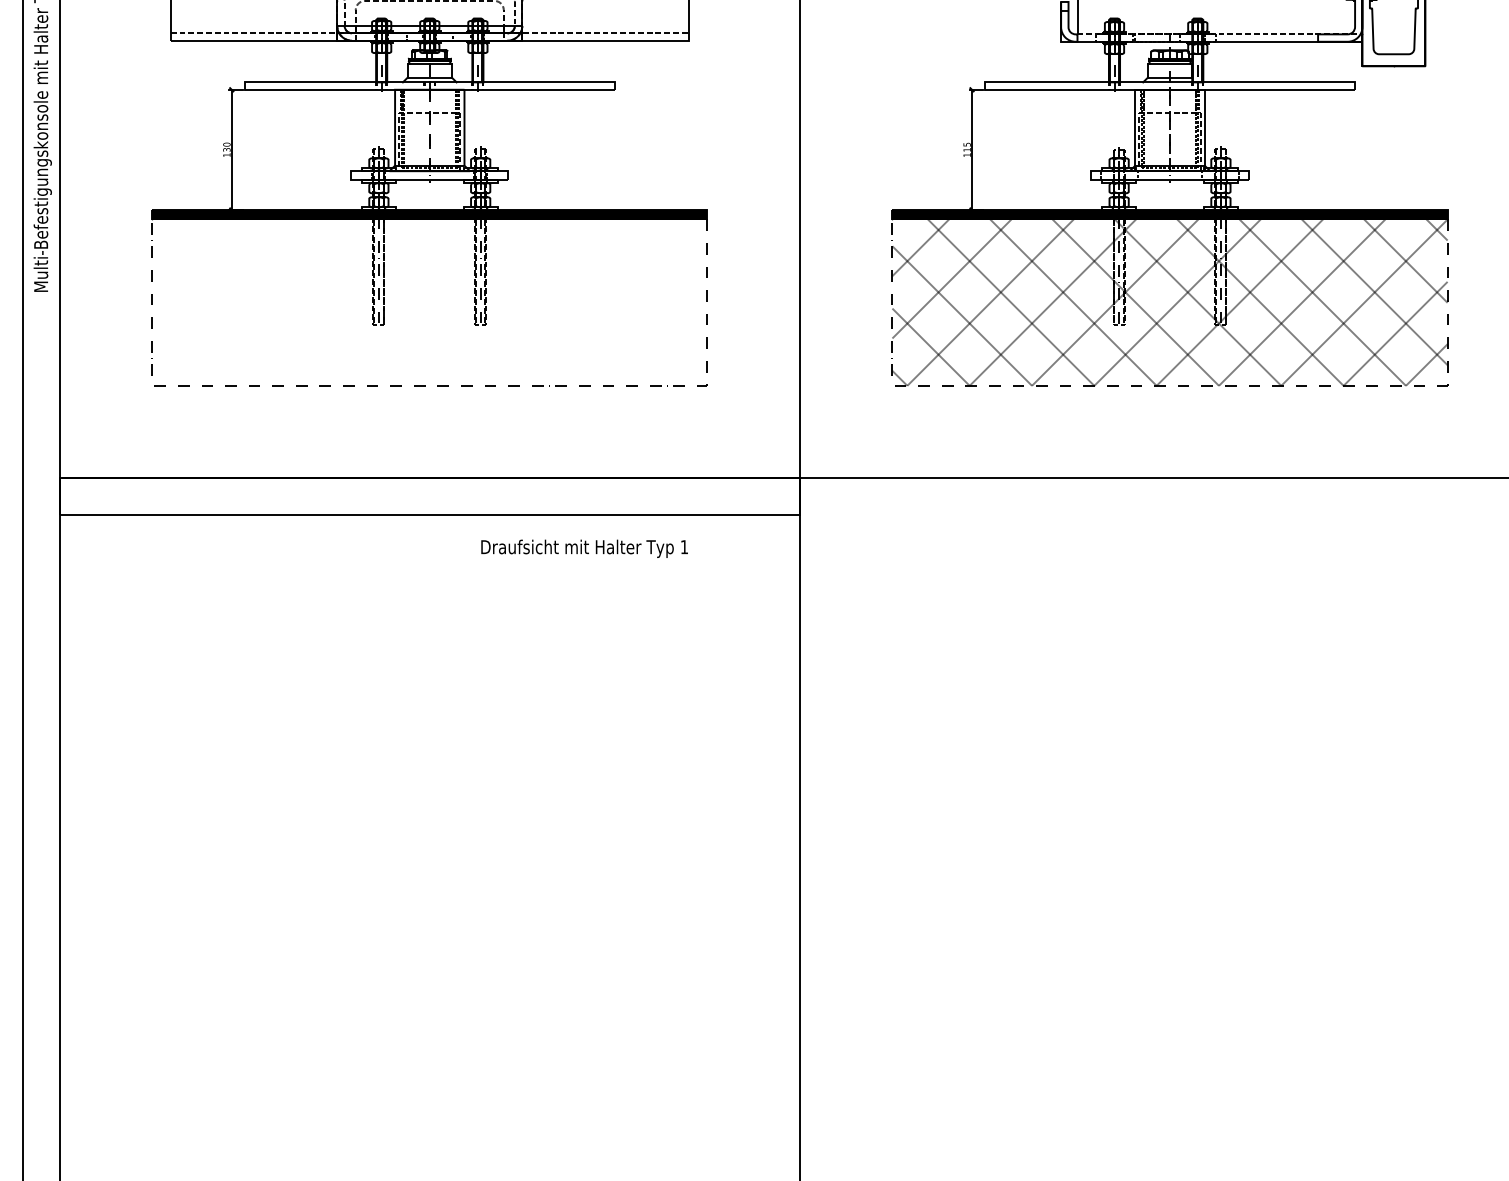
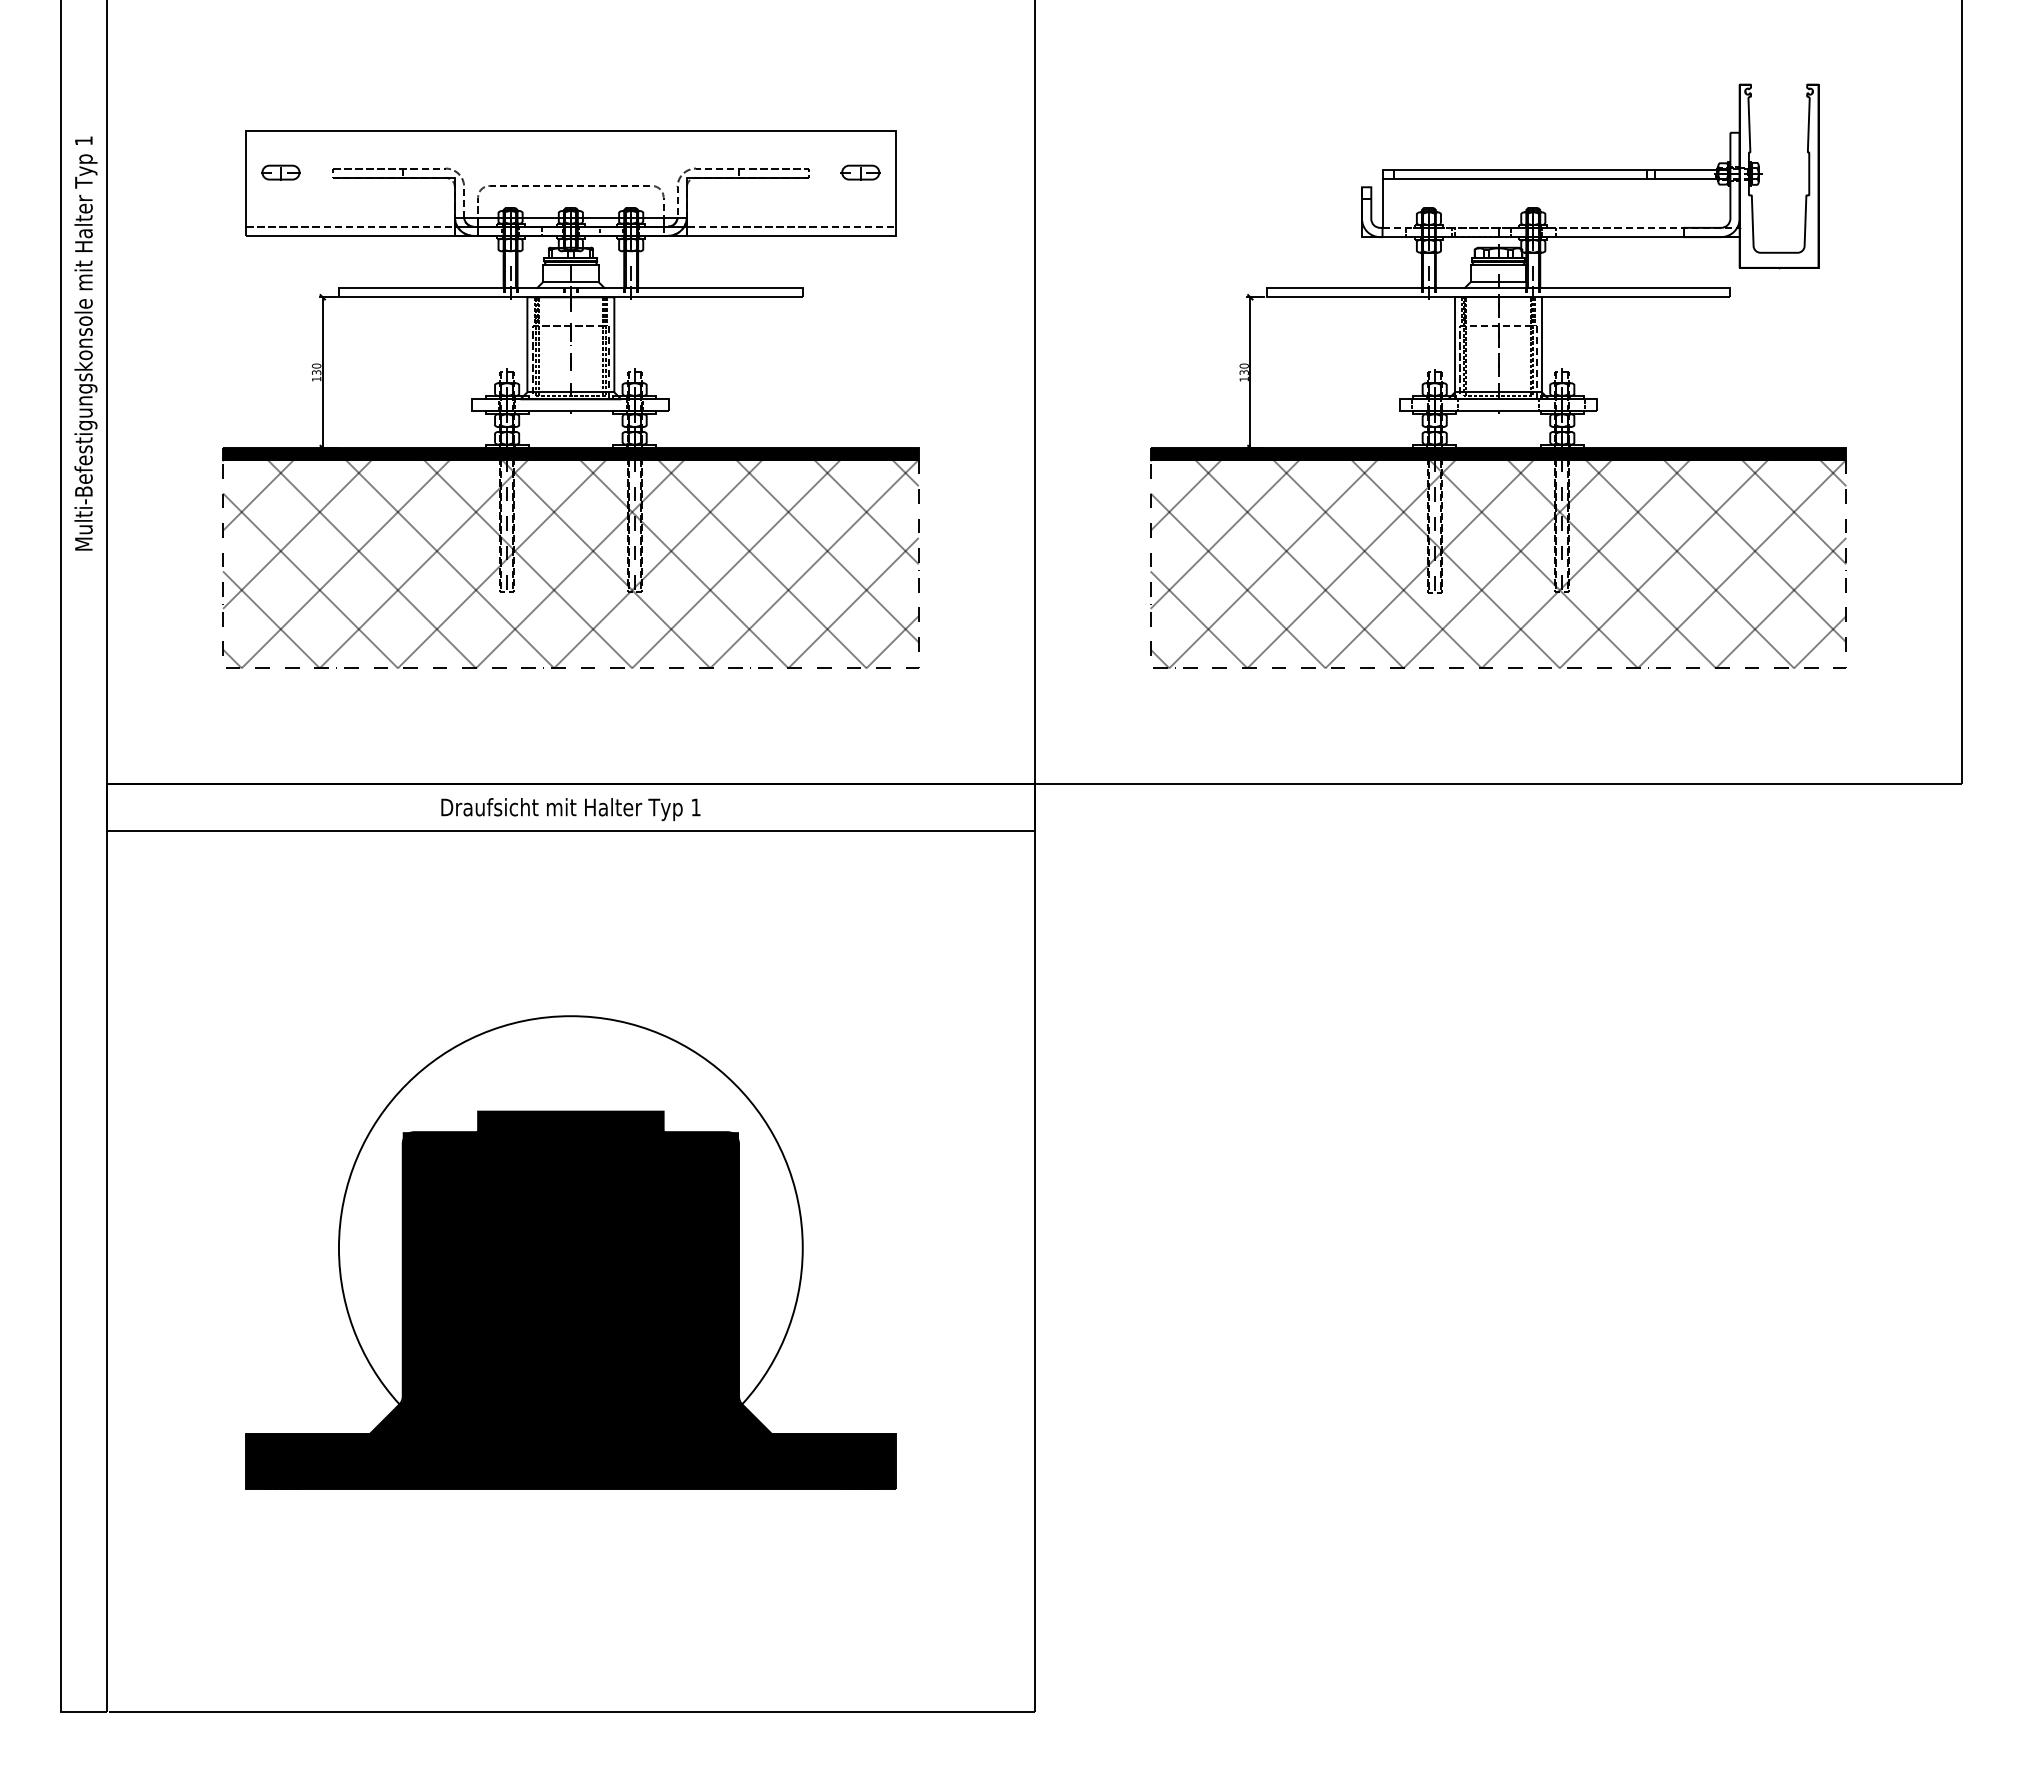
text: (966, 146) -> (1243, 368), 115 -> 130
hatch: (429, 302) -> (570, 563), added
text: (584, 548) -> (570, 809), moved
part: (429, 852) -> (570, 1252), added

